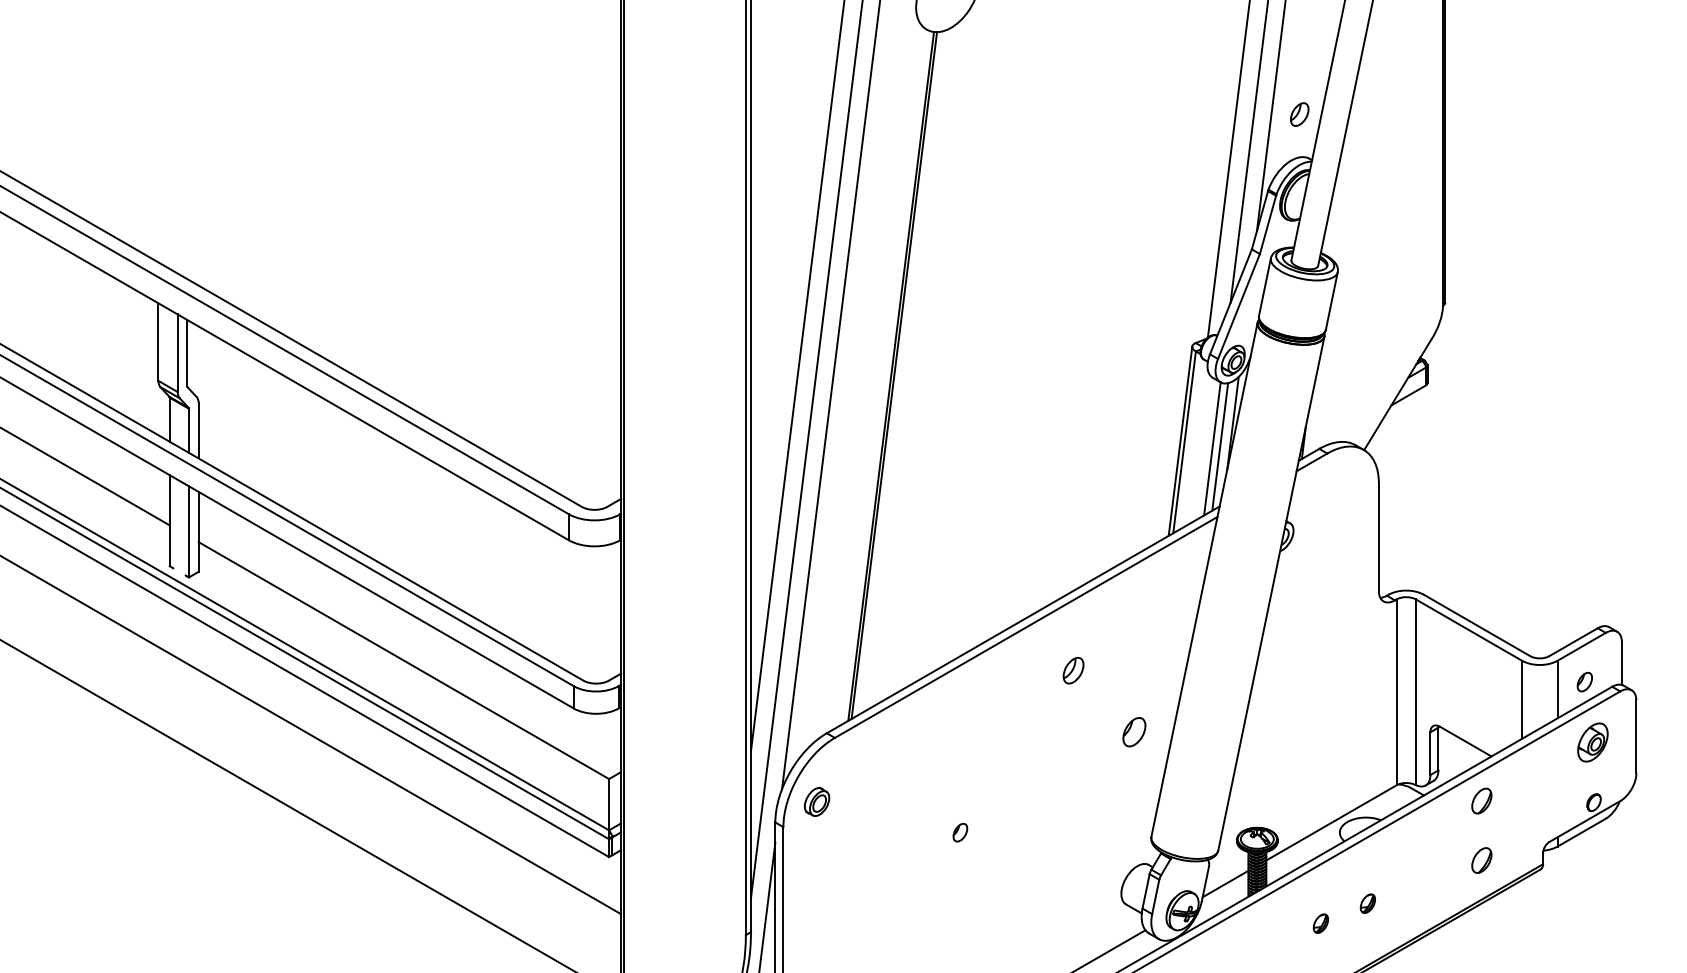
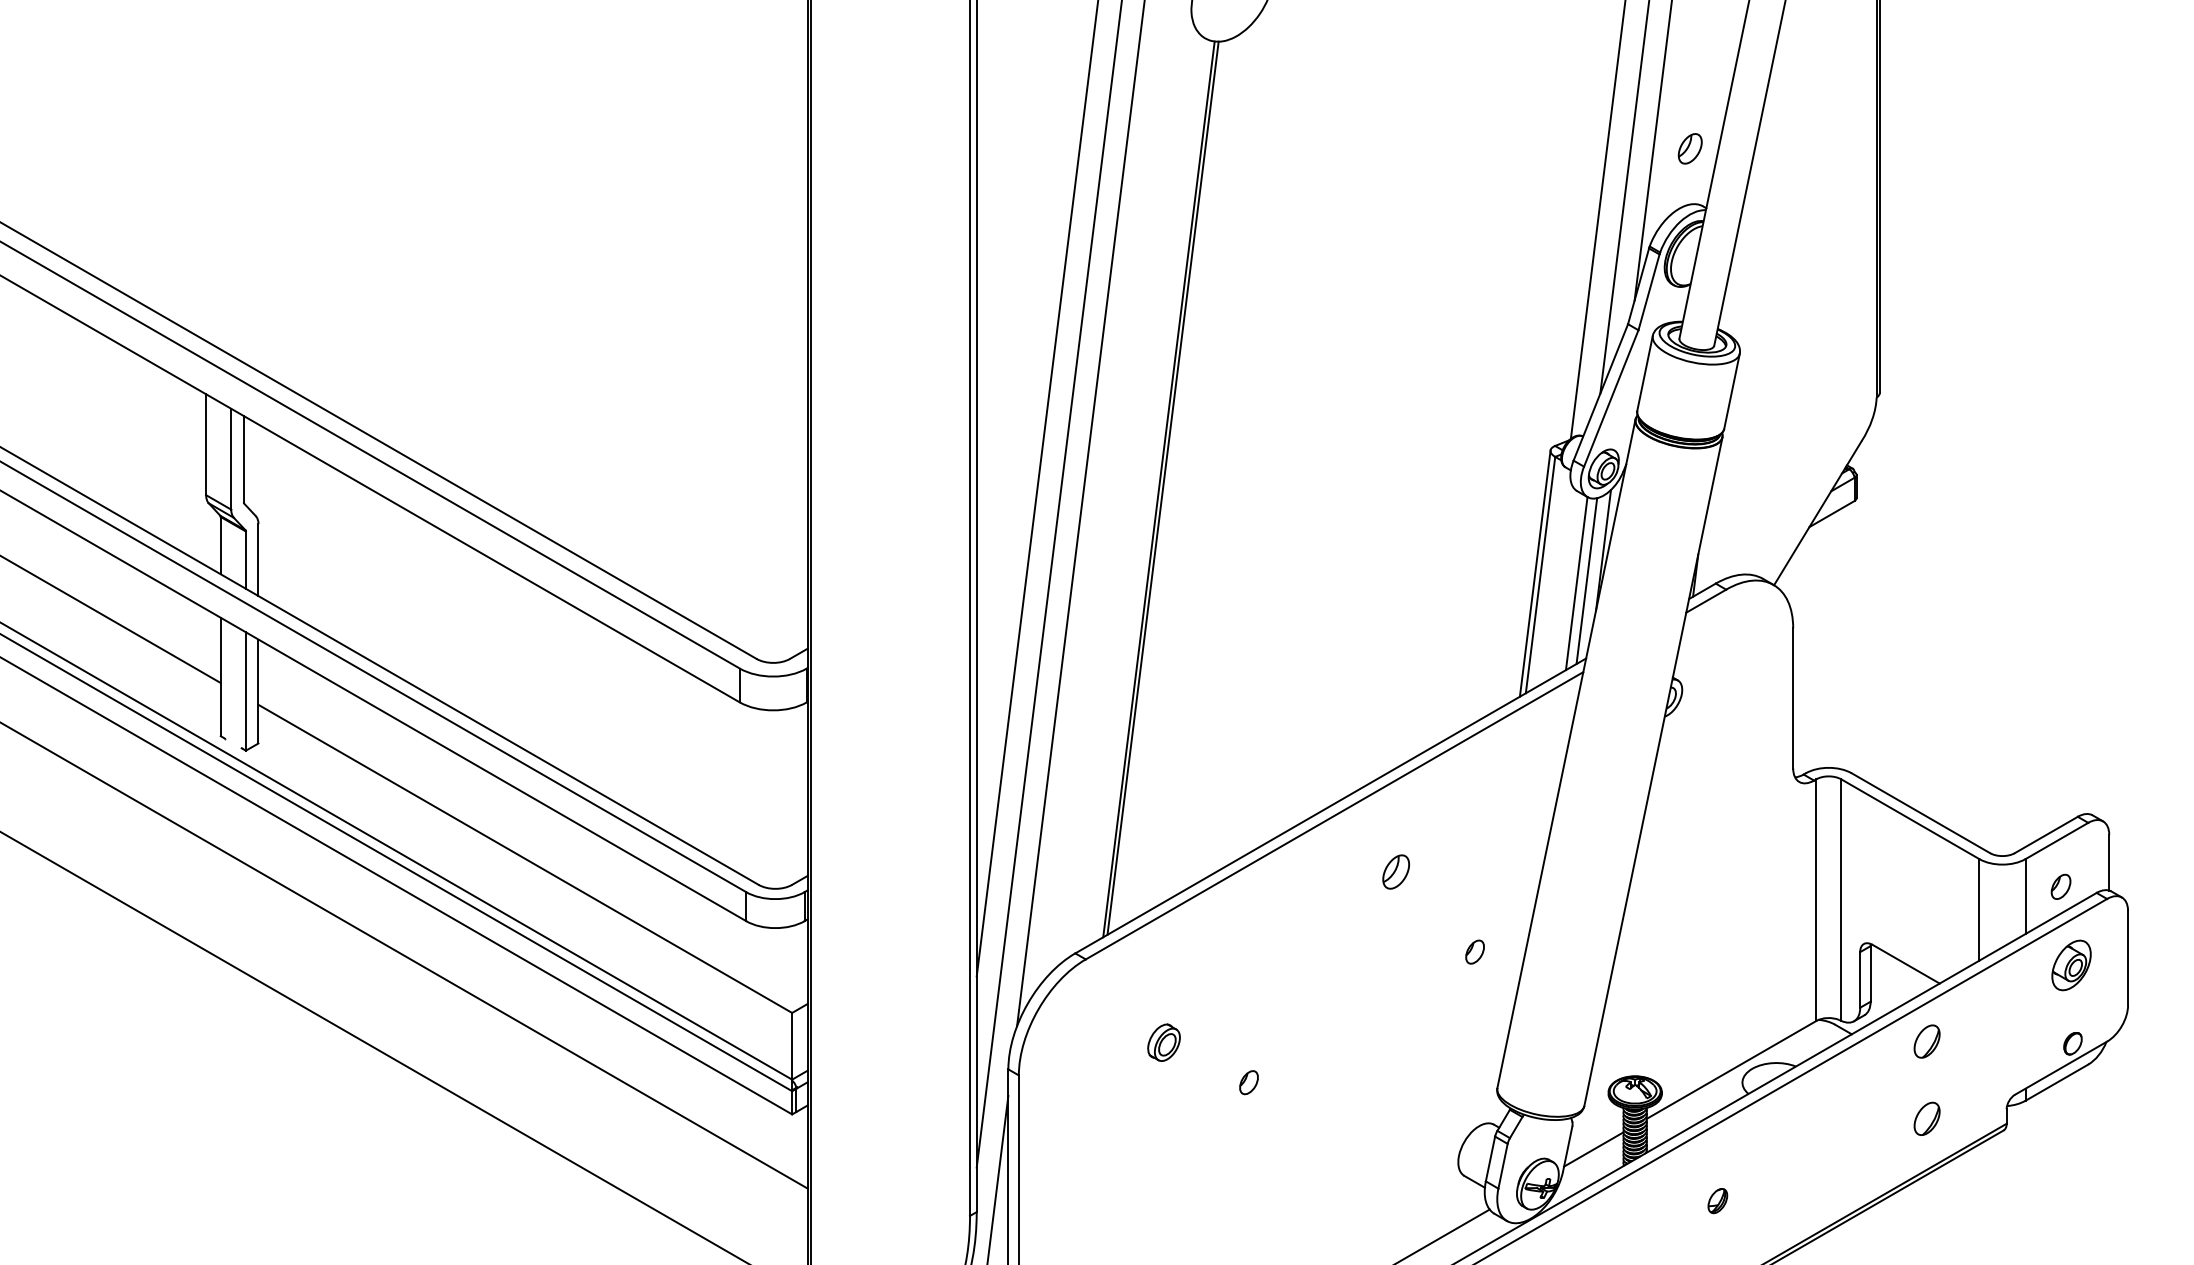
part: (1133, 732) -> (1474, 952), size x0.62
part: (817, 801) -> (1164, 1042), moved
part: (1367, 903) -> (1778, 1174), removed

